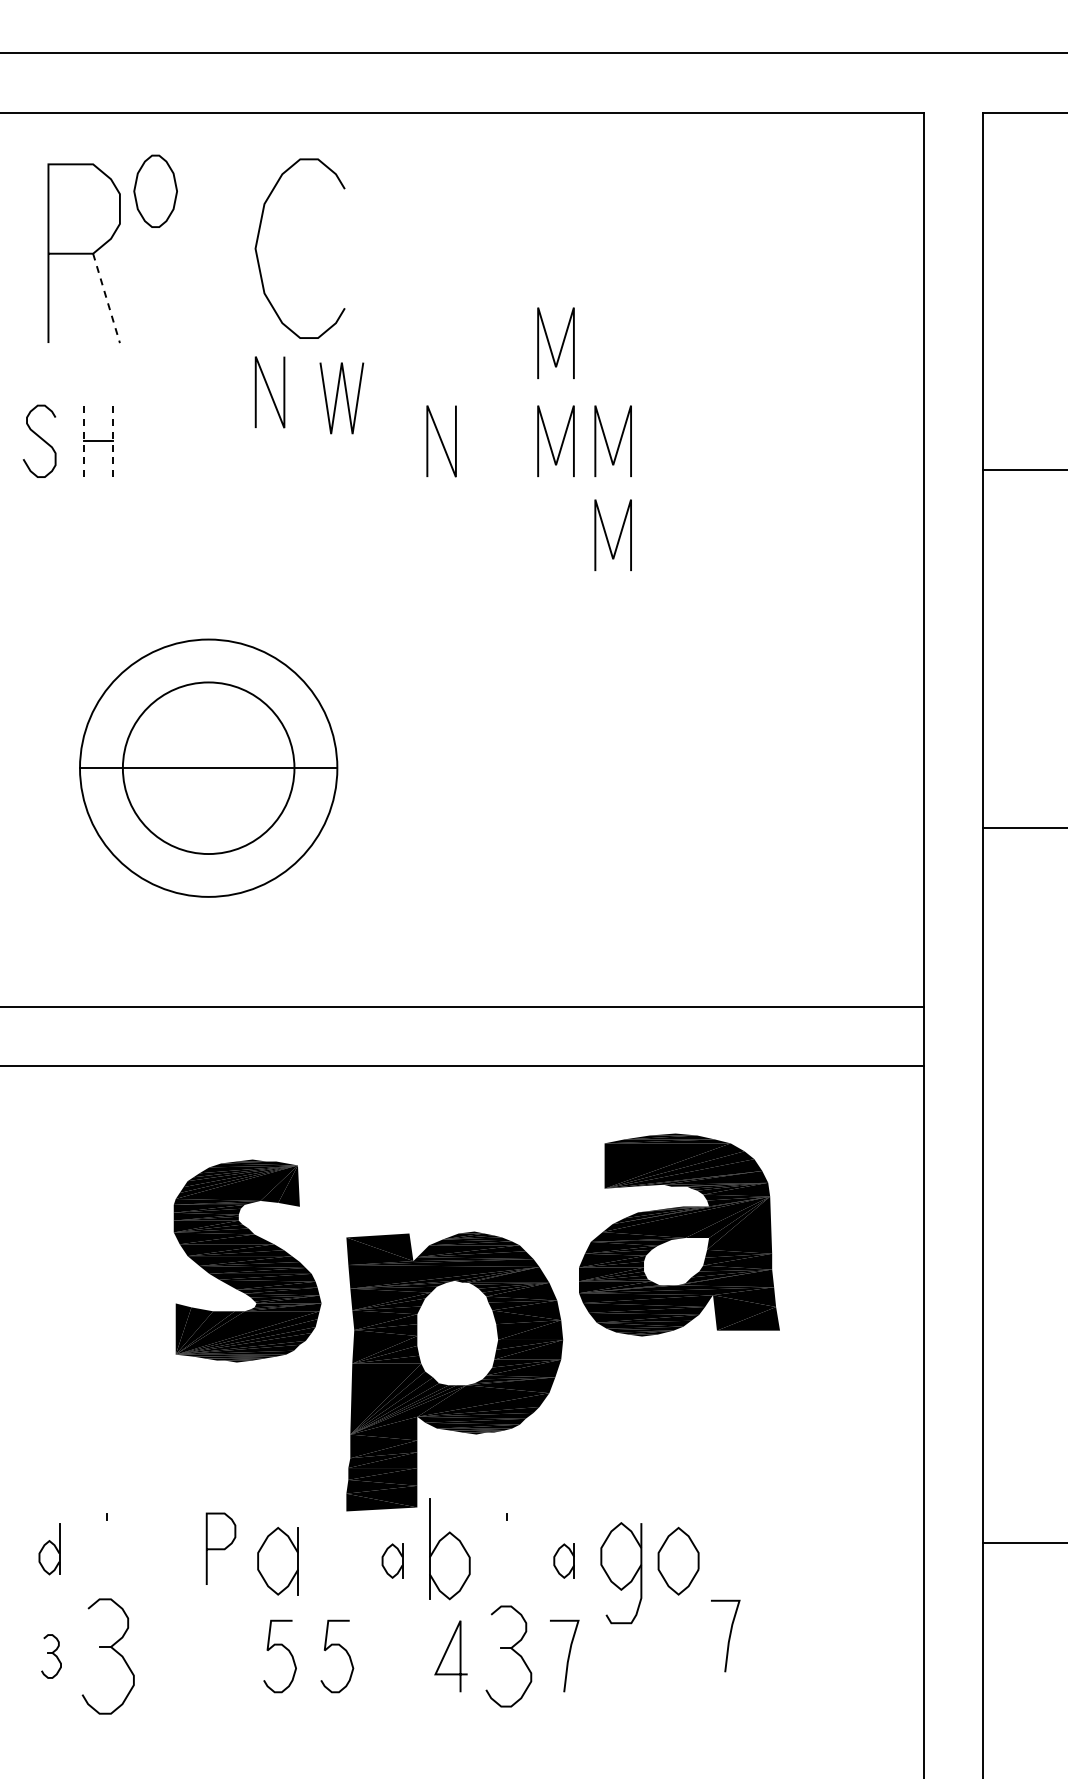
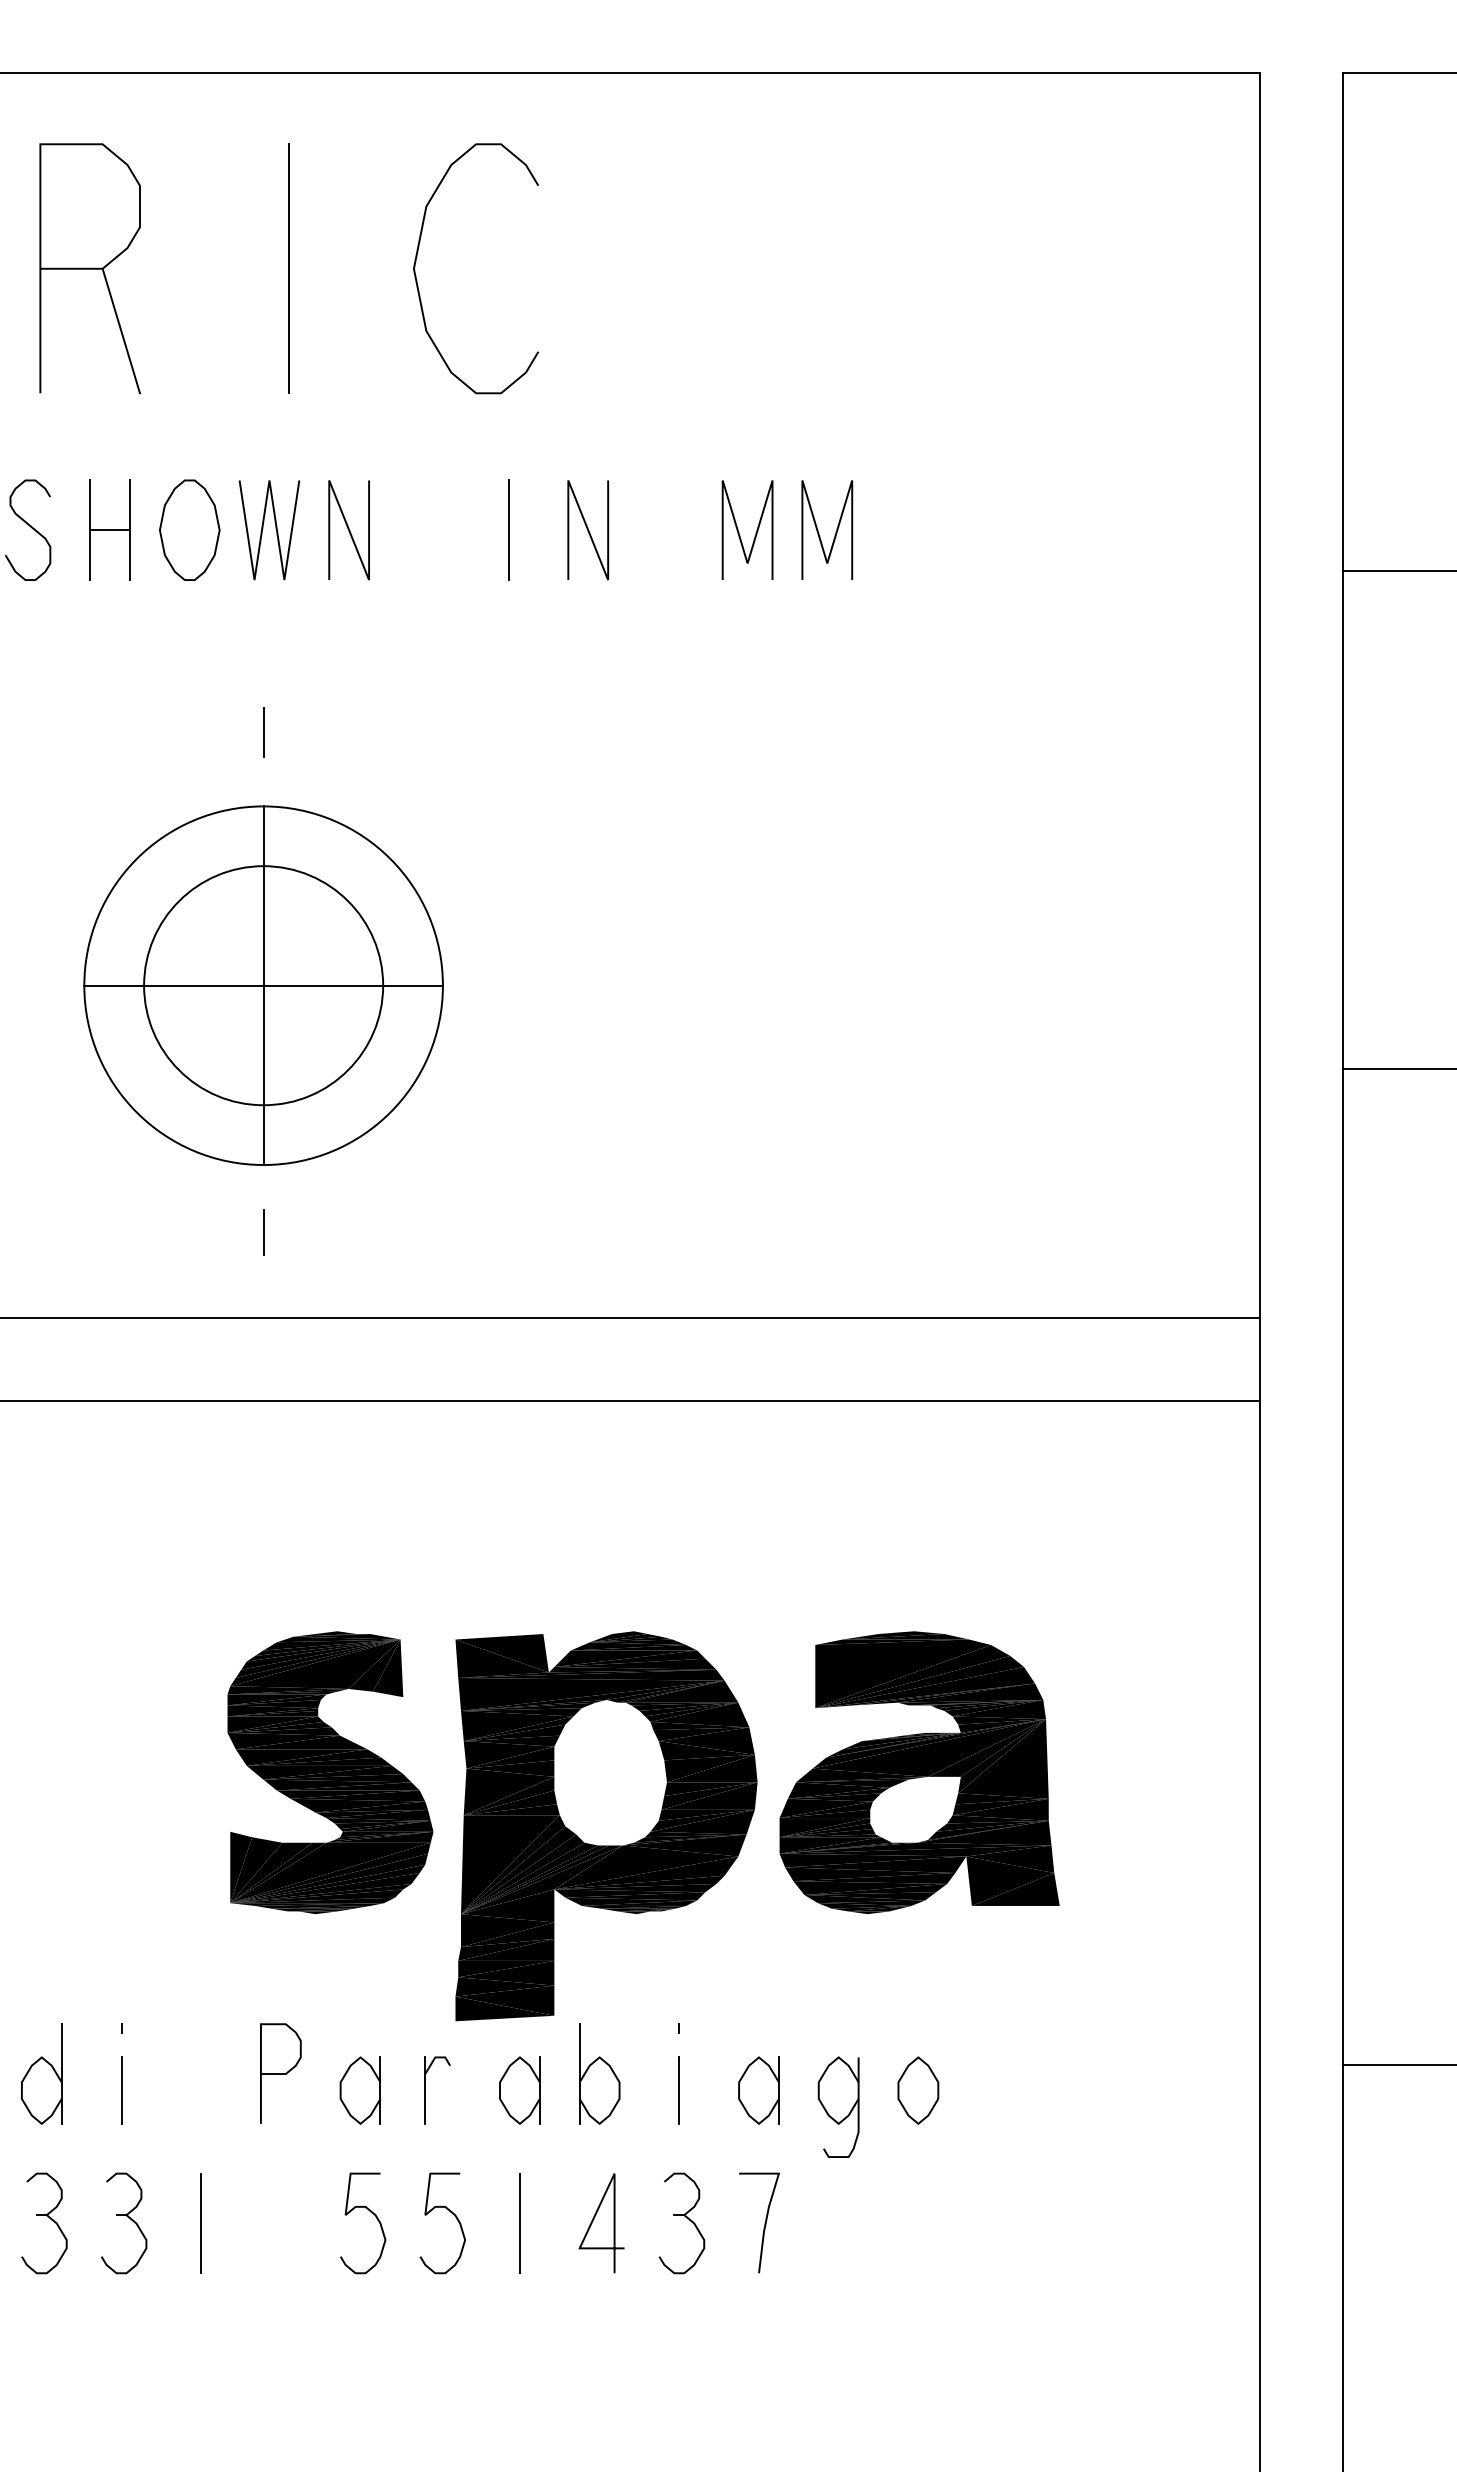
part: (155, 190) -> (189, 529), moved
curve: (258, 240) -> (418, 257), moved
line: (227, 253) -> (289, 268), added
line: (106, 298) -> (121, 331), dashed -> solid
line: (550, 344) -> (739, 395), removed
line: (269, 392) -> (348, 530), moved
line: (337, 398) -> (263, 530), moved
line: (84, 441) -> (90, 530), dashed -> solid
line: (112, 441) -> (129, 530), dashed -> solid
line: (384, 441) -> (508, 530), added
line: (607, 536) -> (819, 662), removed
line: (208, 586) -> (263, 732), added
line: (208, 767) -> (263, 984), added
line: (208, 945) -> (263, 1232), added
part: (679, 1234) -> (919, 1771), moved
part: (247, 1260) -> (330, 1771), moved
part: (49, 1549) -> (41, 2074), size x1.43
part: (449, 1549) -> (599, 2074), size x0.71
part: (278, 1560) -> (360, 2089), size x0.71
part: (325, 1560) -> (426, 2089), added
part: (392, 1560) -> (519, 2089), size x1.43
part: (564, 1560) -> (759, 2089), size x1.43
part: (678, 1560) -> (918, 2089), size x0.71
line: (106, 1561) -> (121, 2091), added
line: (507, 1561) -> (679, 2091), added
part: (621, 1572) -> (838, 2106), size x0.71
curve: (728, 1637) -> (987, 2196), removed
part: (51, 1656) -> (44, 2223), size x1.67
part: (108, 1656) -> (124, 2223), size x0.62
line: (163, 1656) -> (200, 2223), added
line: (392, 1656) -> (519, 2223), added
part: (508, 1656) -> (681, 2223), size x0.71

